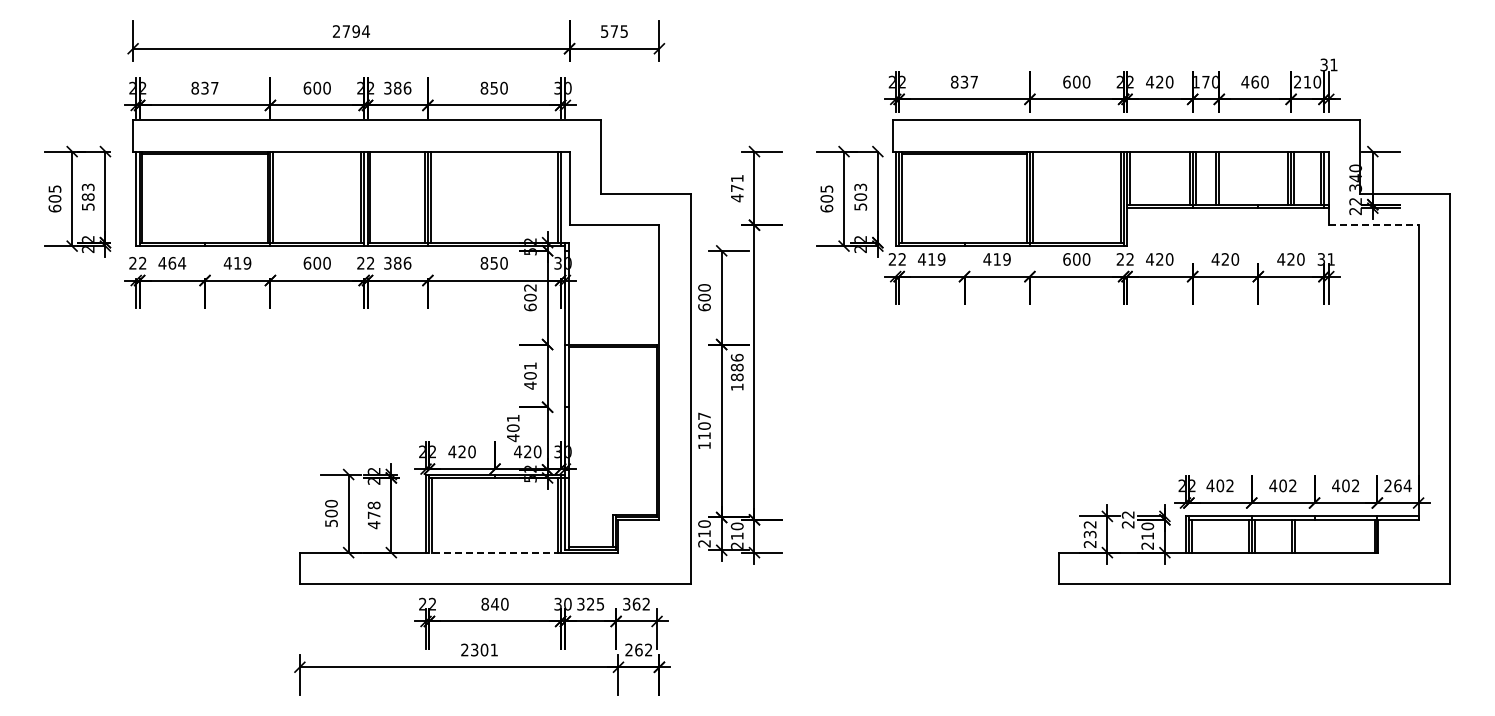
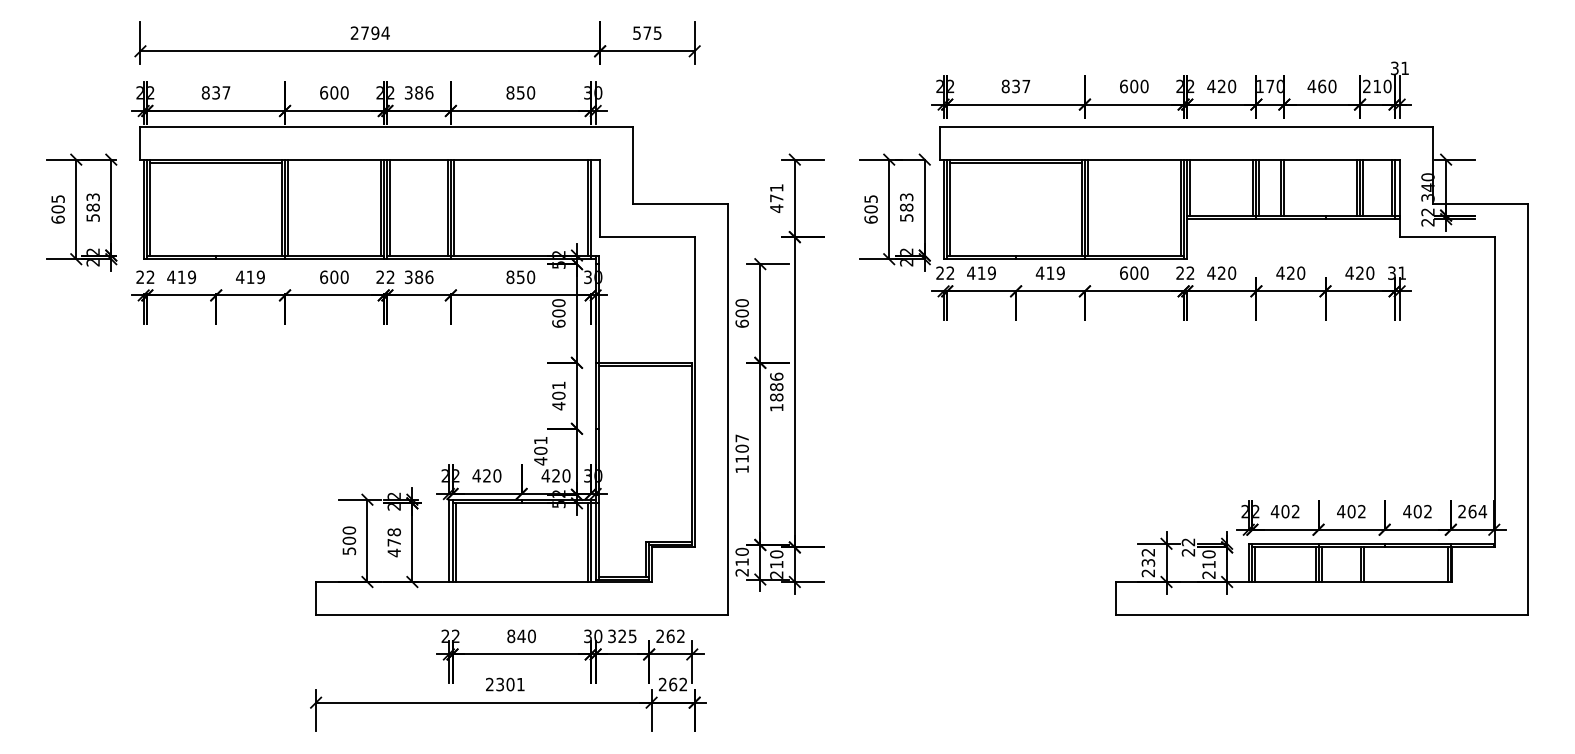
text: (860, 196) -> (906, 206), 503 -> 583
line: (1373, 225) -> (1446, 237), dashed -> solid
text: (177, 262) -> (187, 276), 464 -> 419
text: (530, 287) -> (558, 302), 602 -> 600
line: (492, 552) -> (518, 581), dashed -> solid
text: (626, 604) -> (660, 636), 362 -> 262

